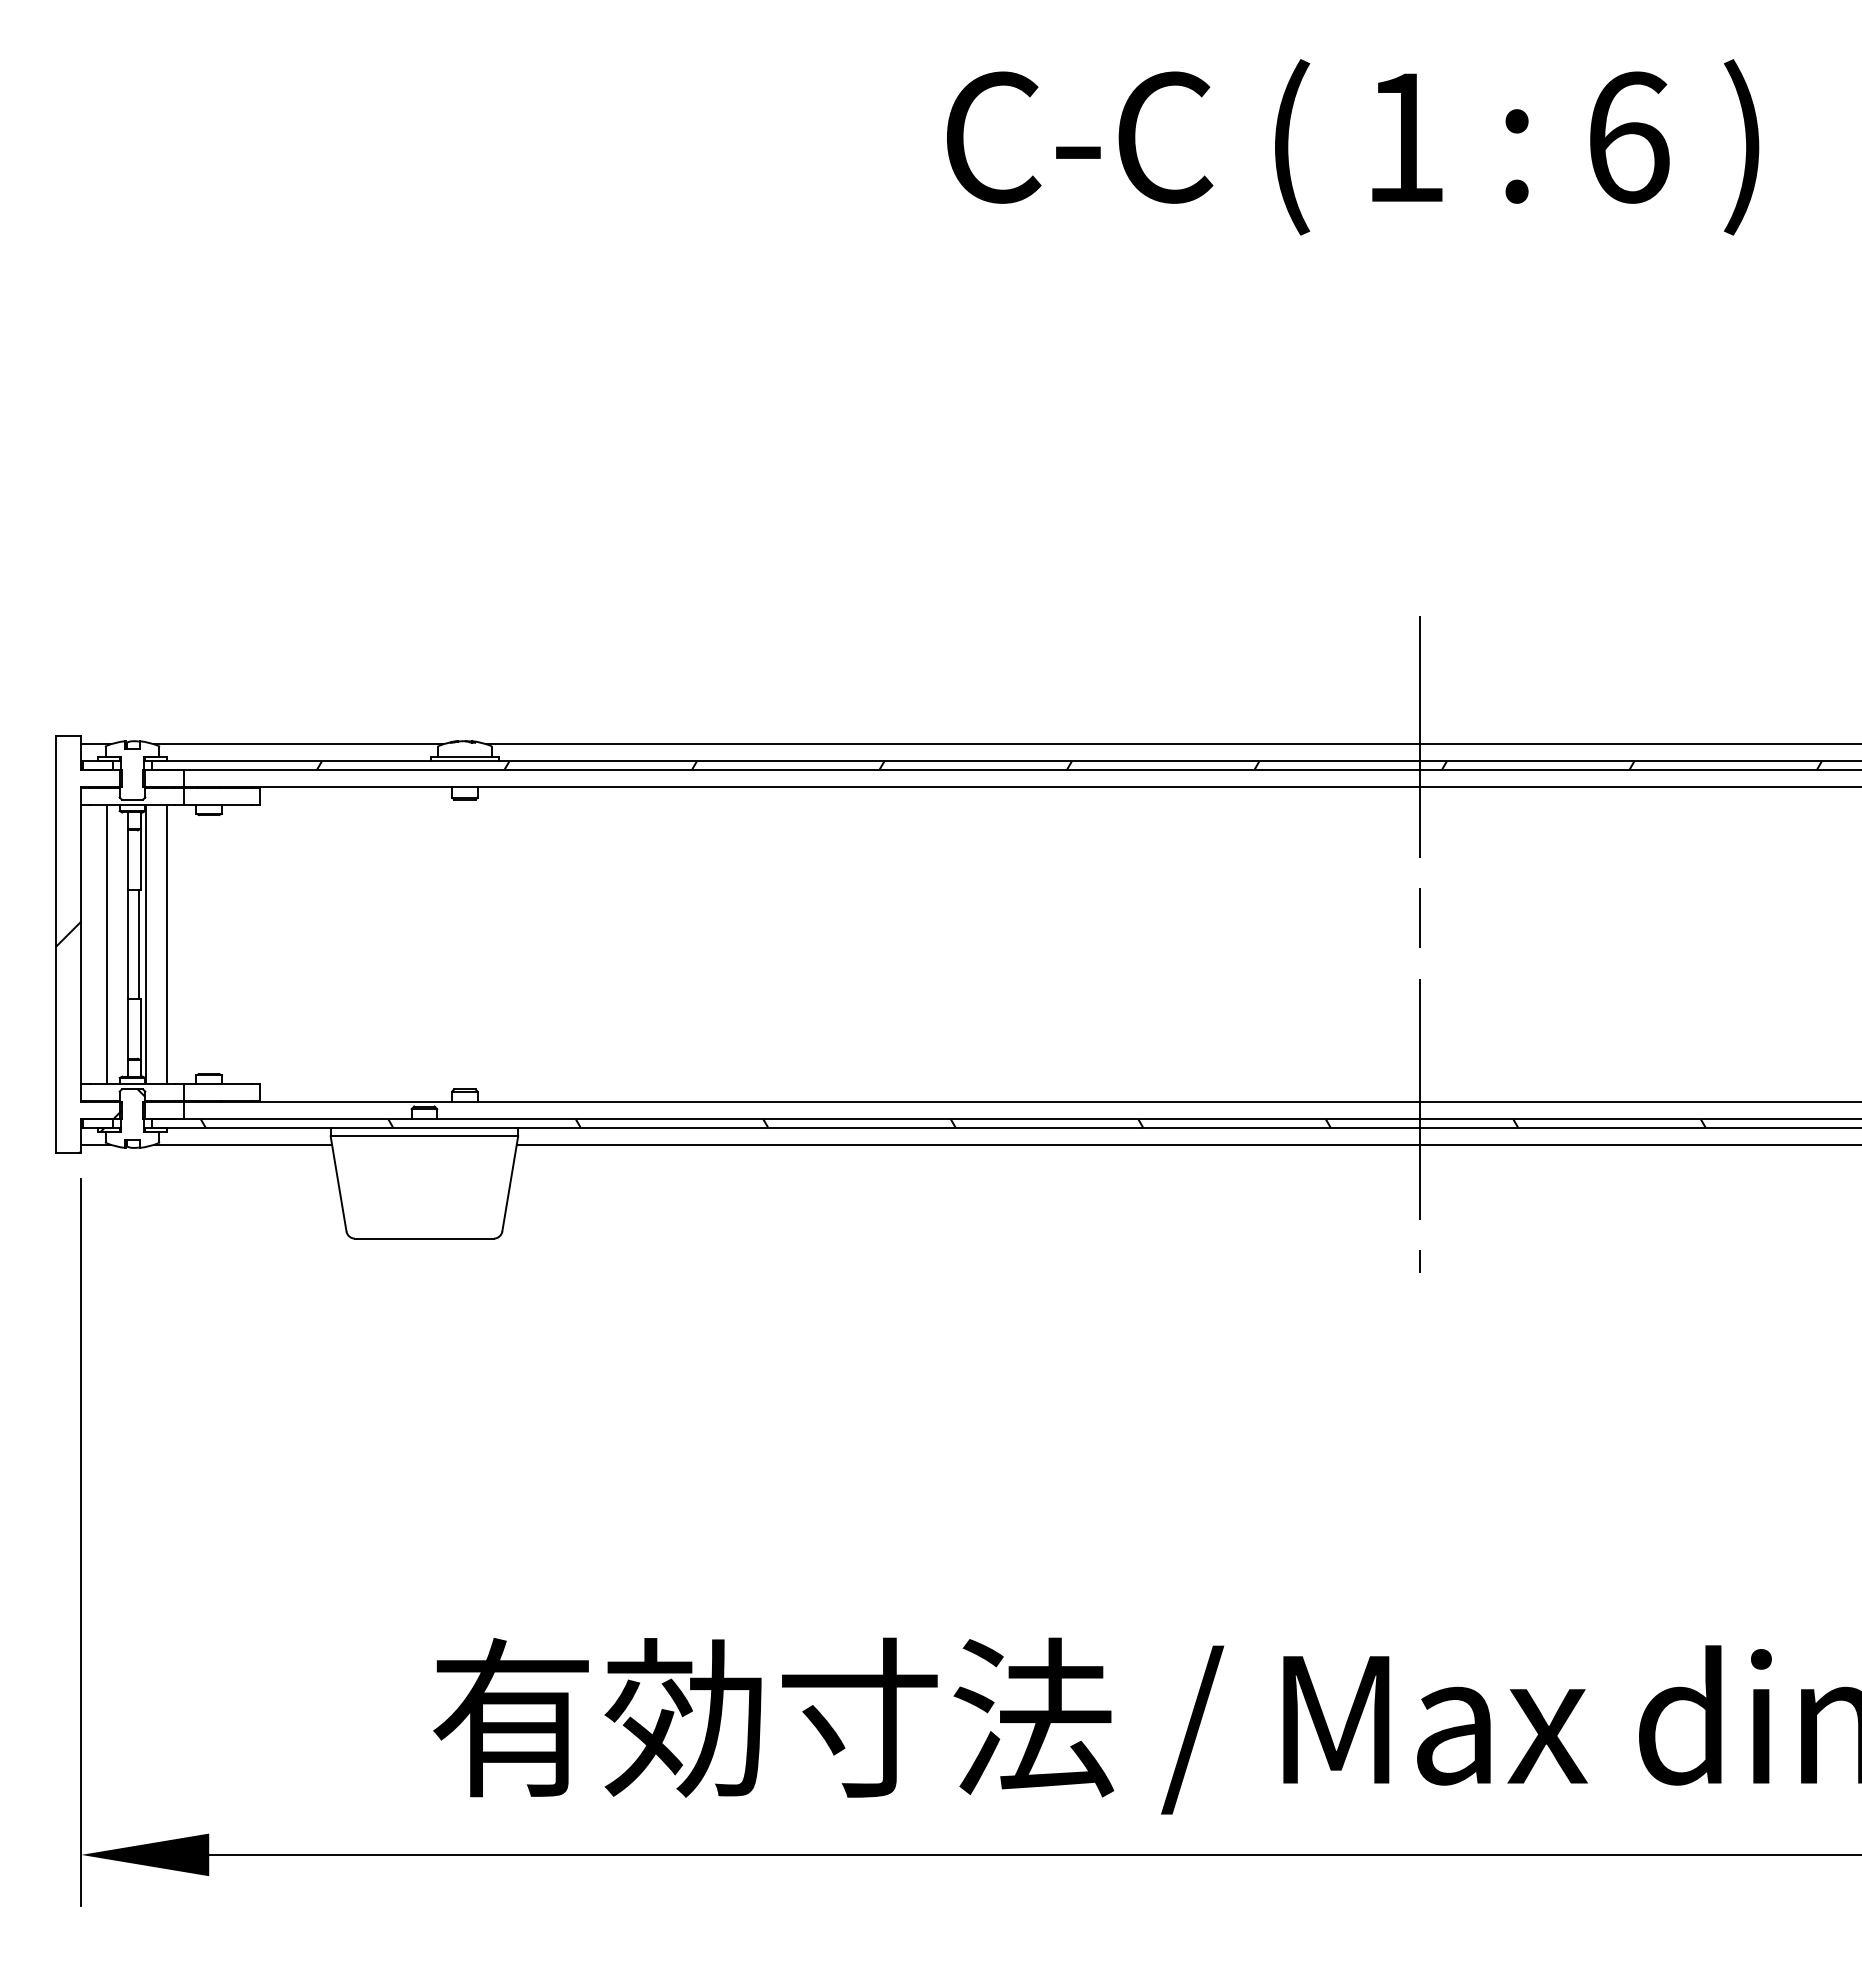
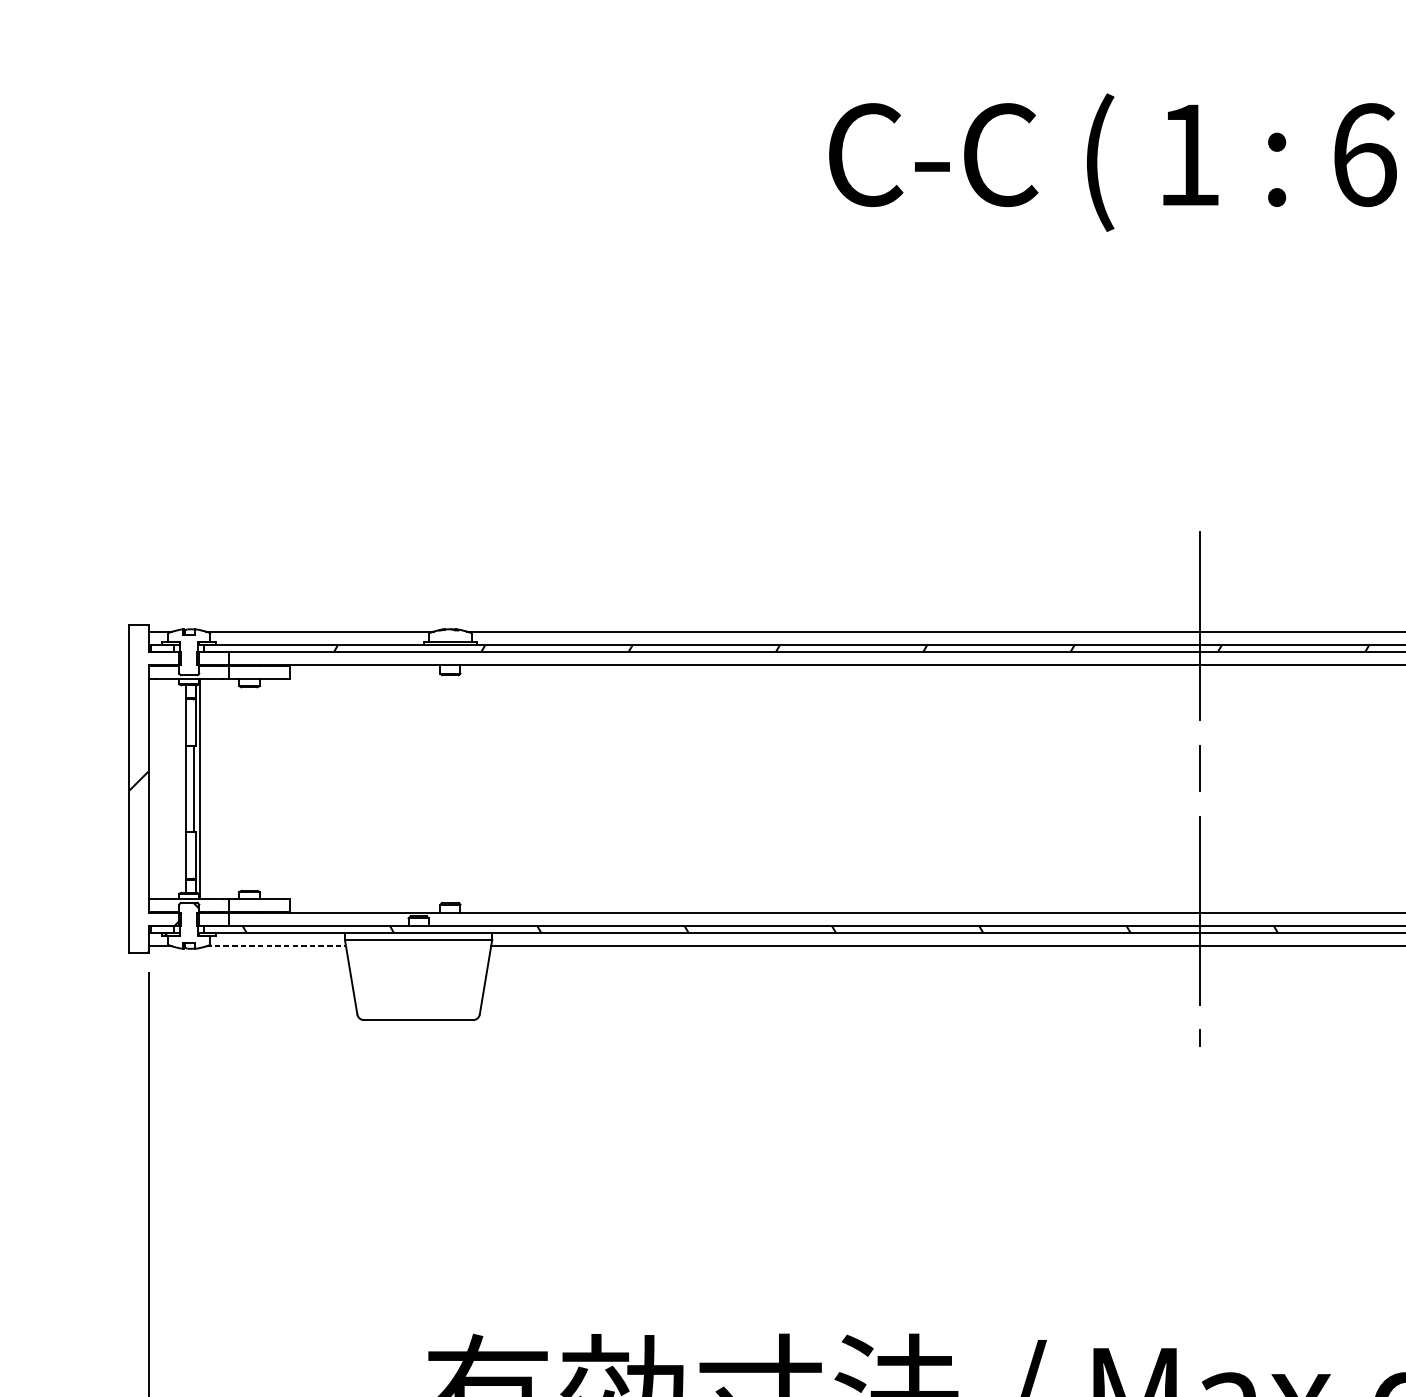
line: (106, 944) -> (168, 789), removed
line: (166, 944) -> (215, 789), removed
line: (243, 1144) -> (276, 946), solid -> dashed

